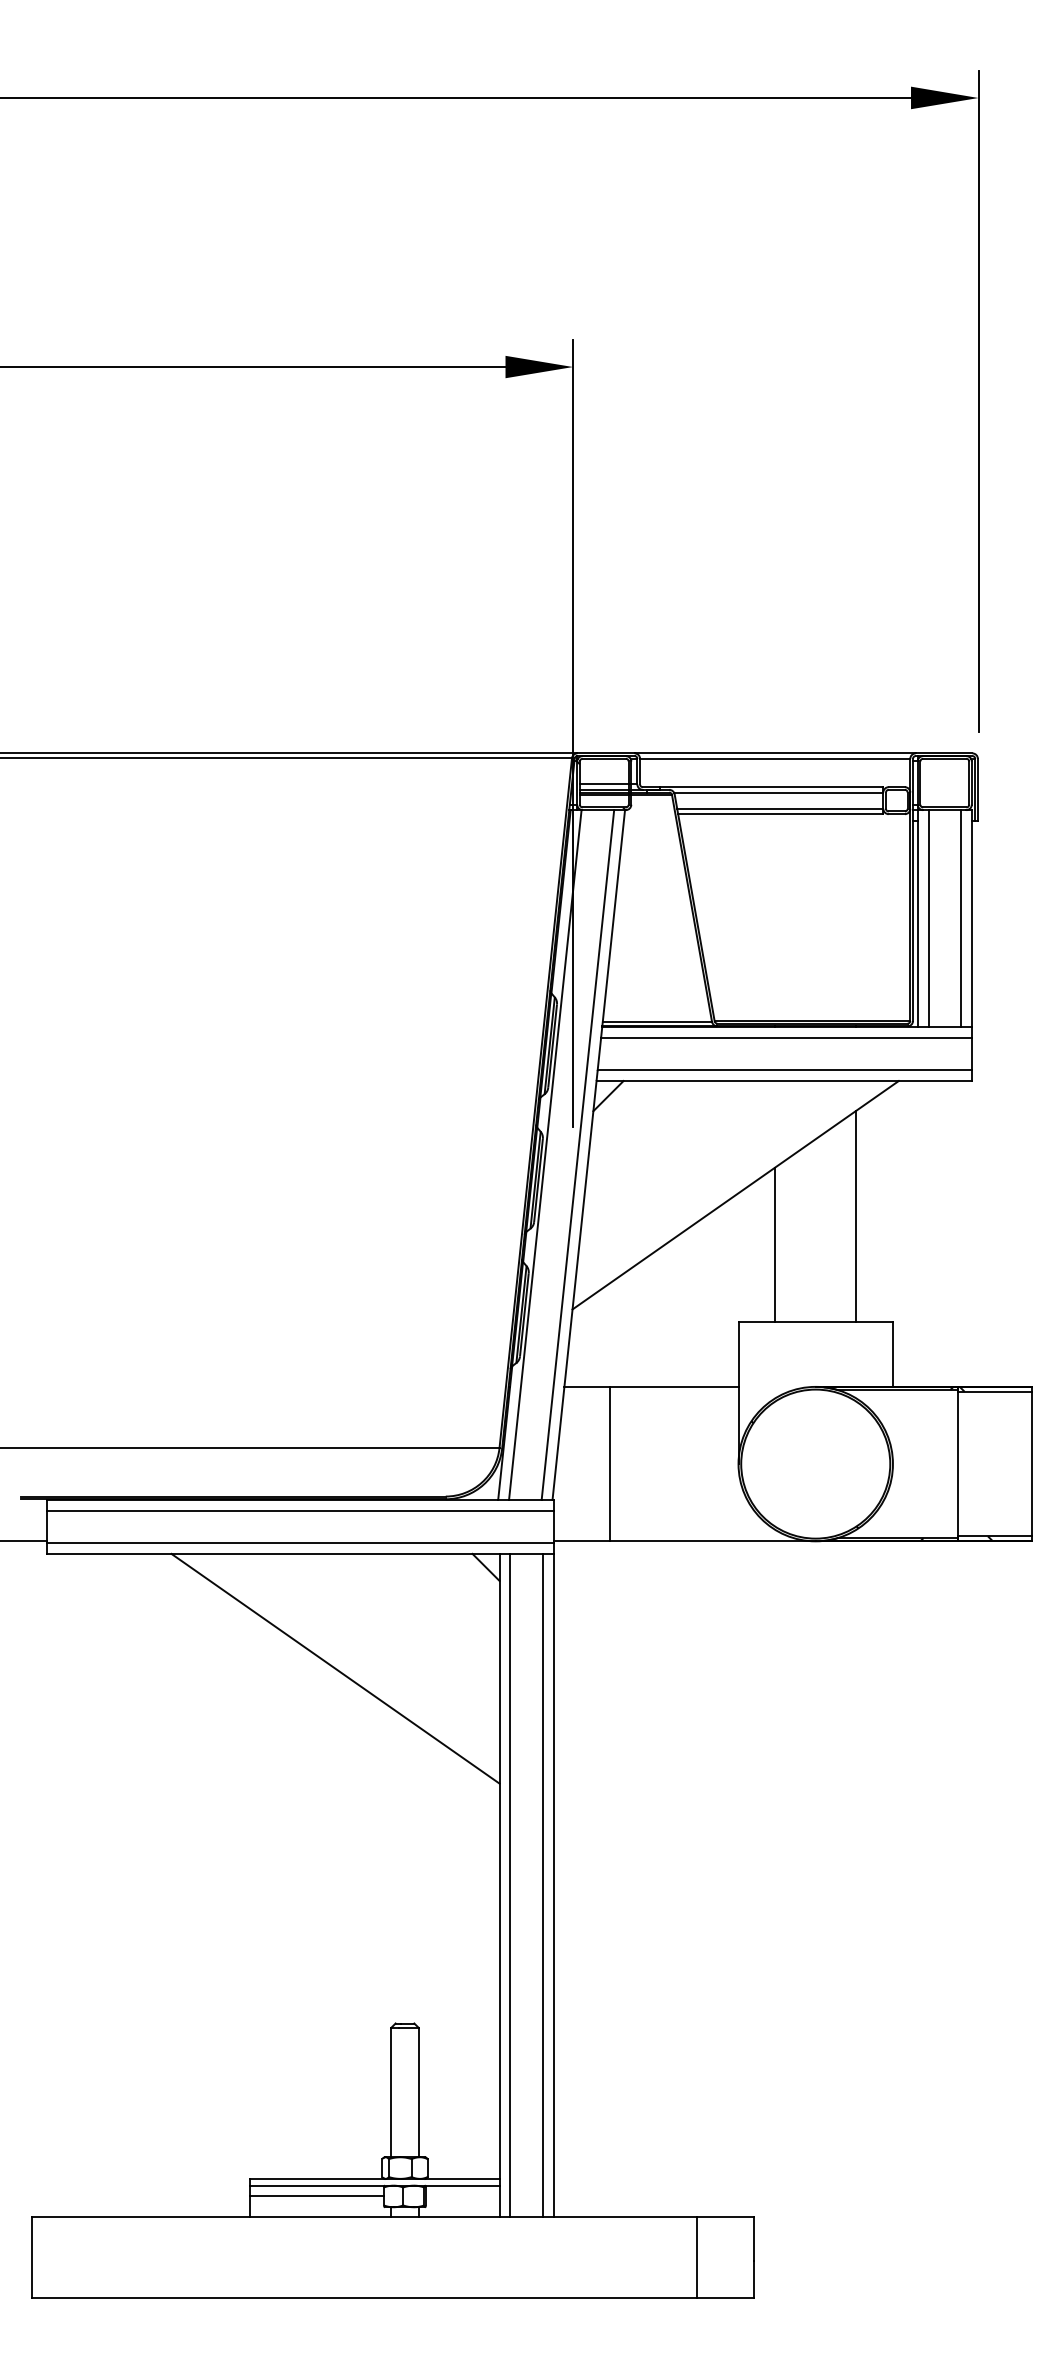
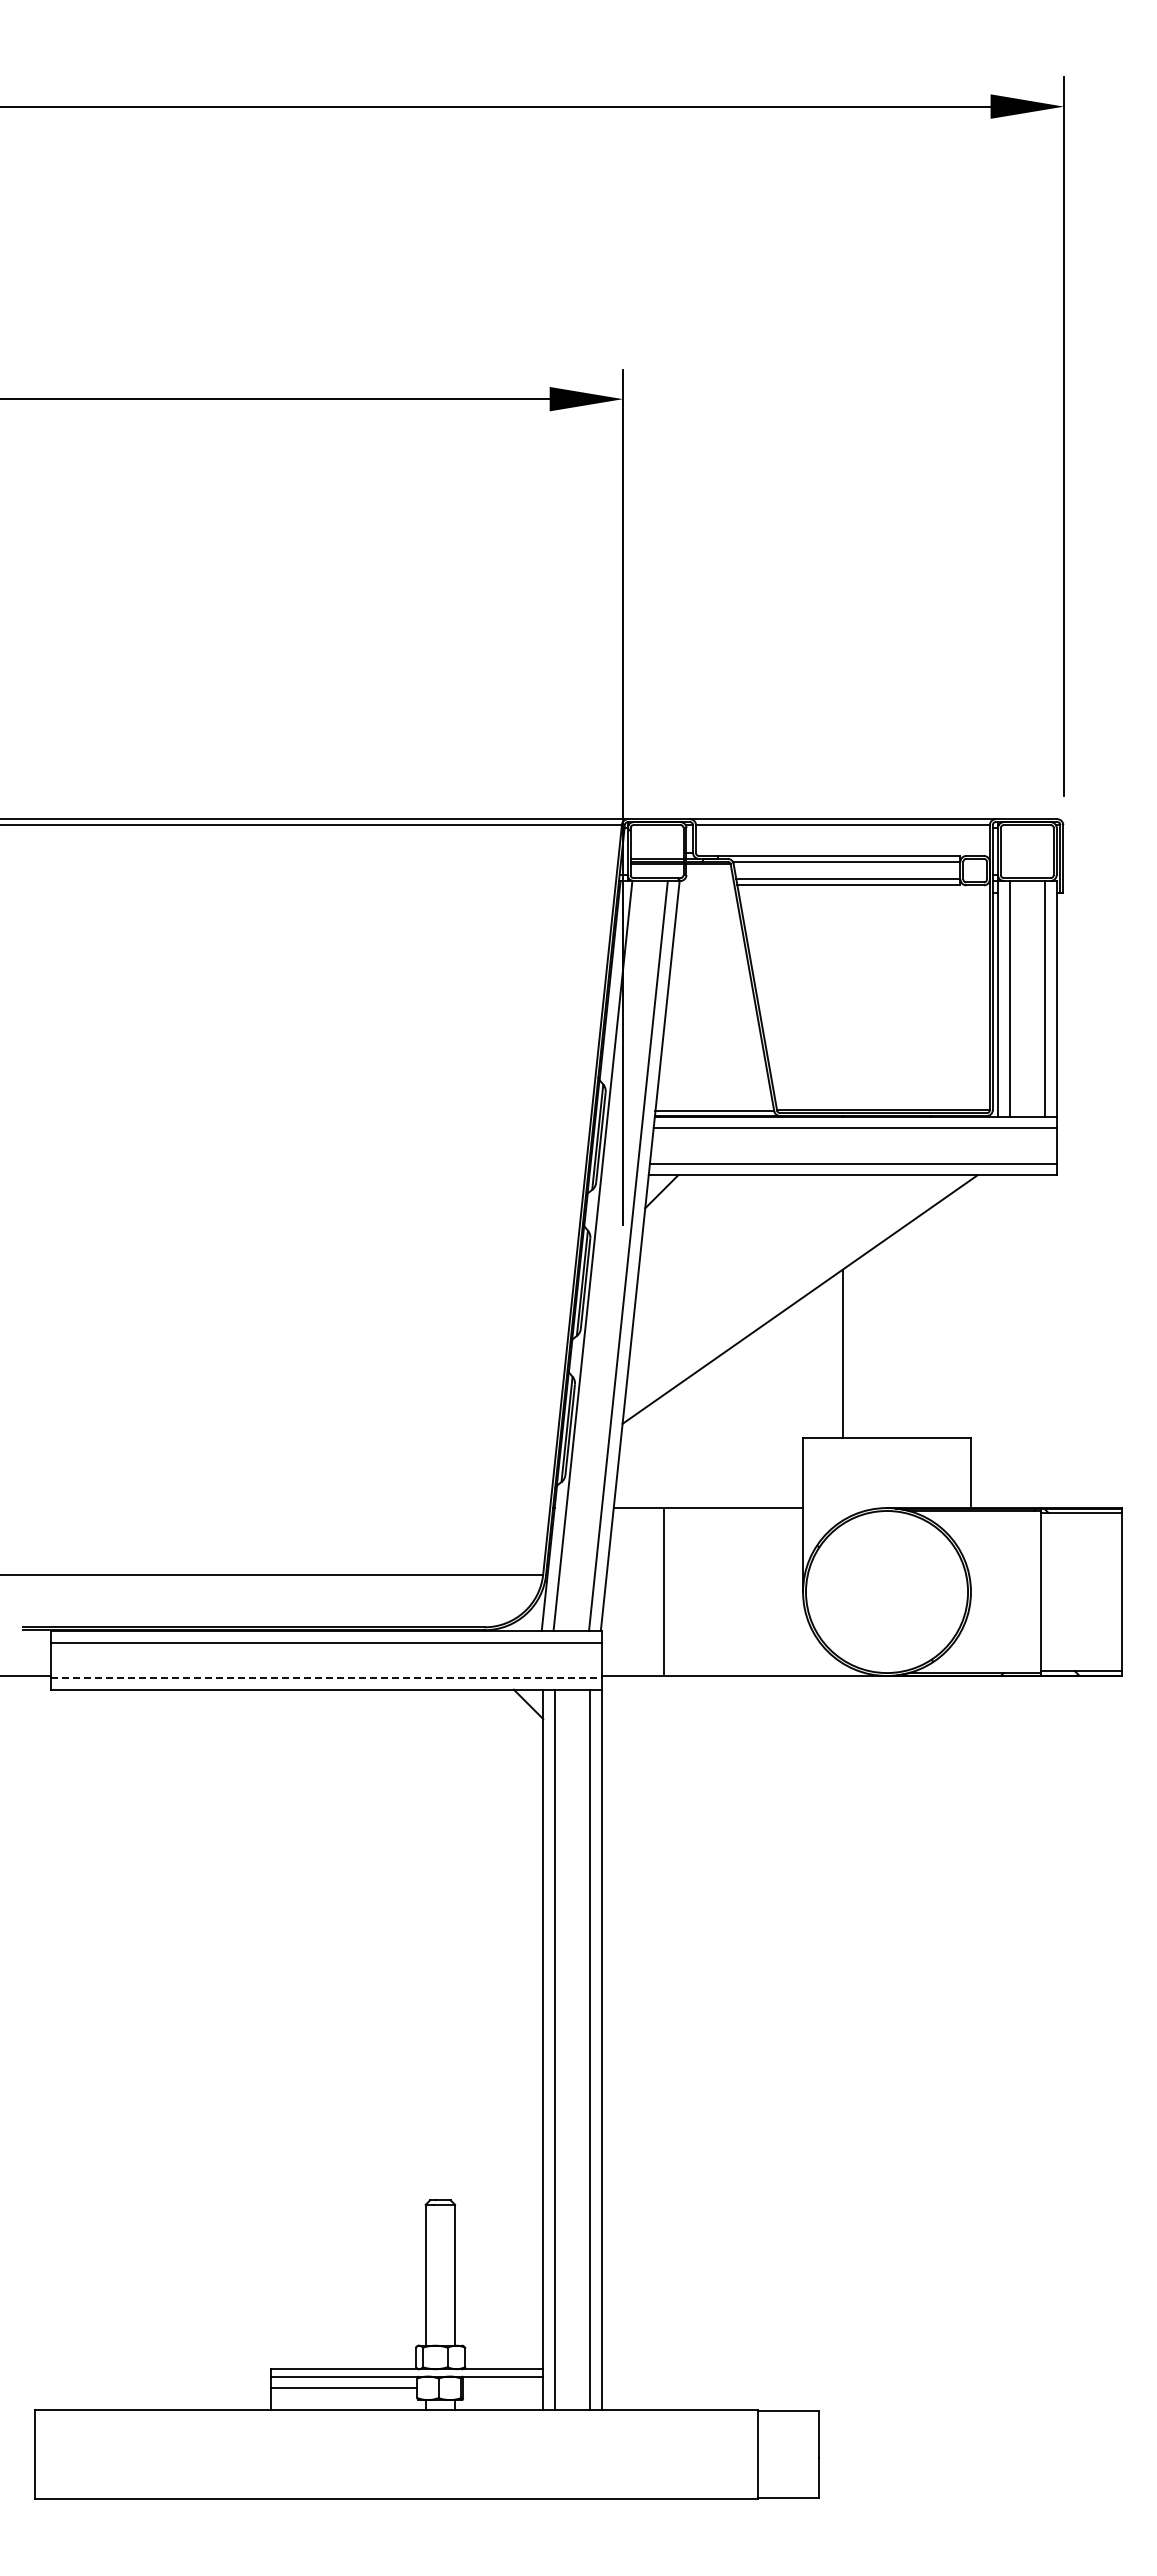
line: (603, 784) -> (656, 853), removed
line: (856, 1216) -> (931, 1322), removed
line: (301, 1542) -> (327, 1677), solid -> dashed
line: (335, 1668) -> (364, 1814), removed

